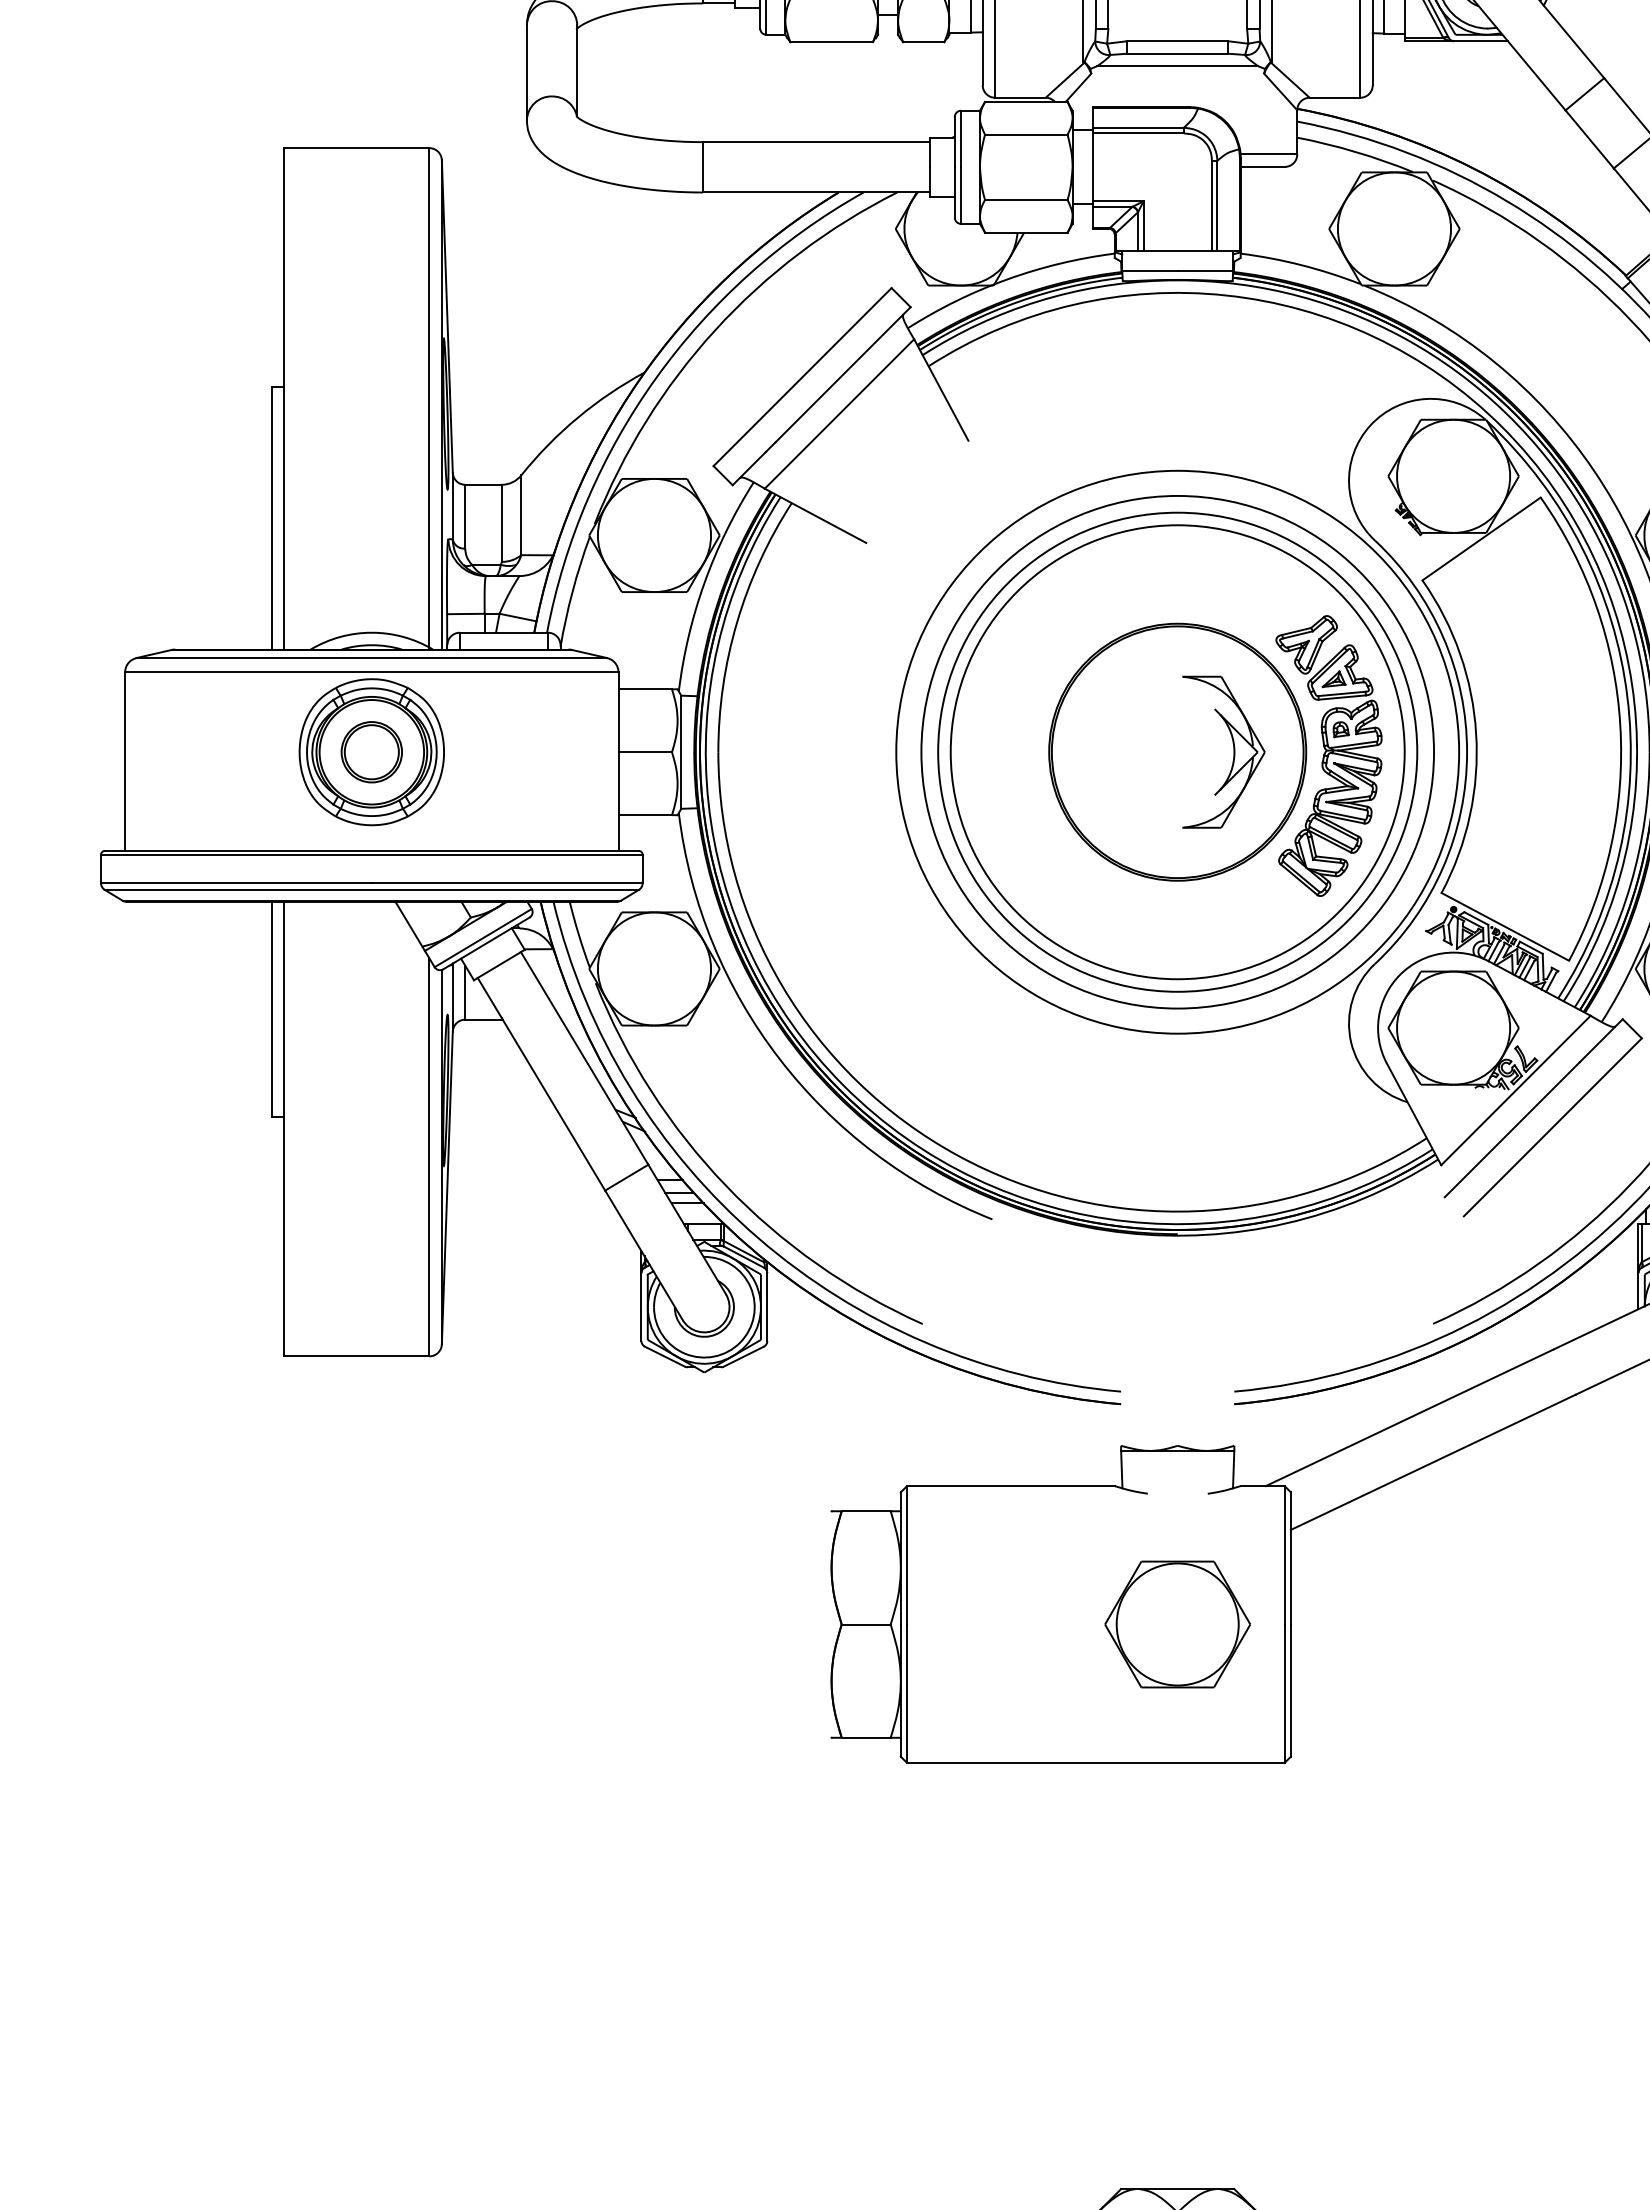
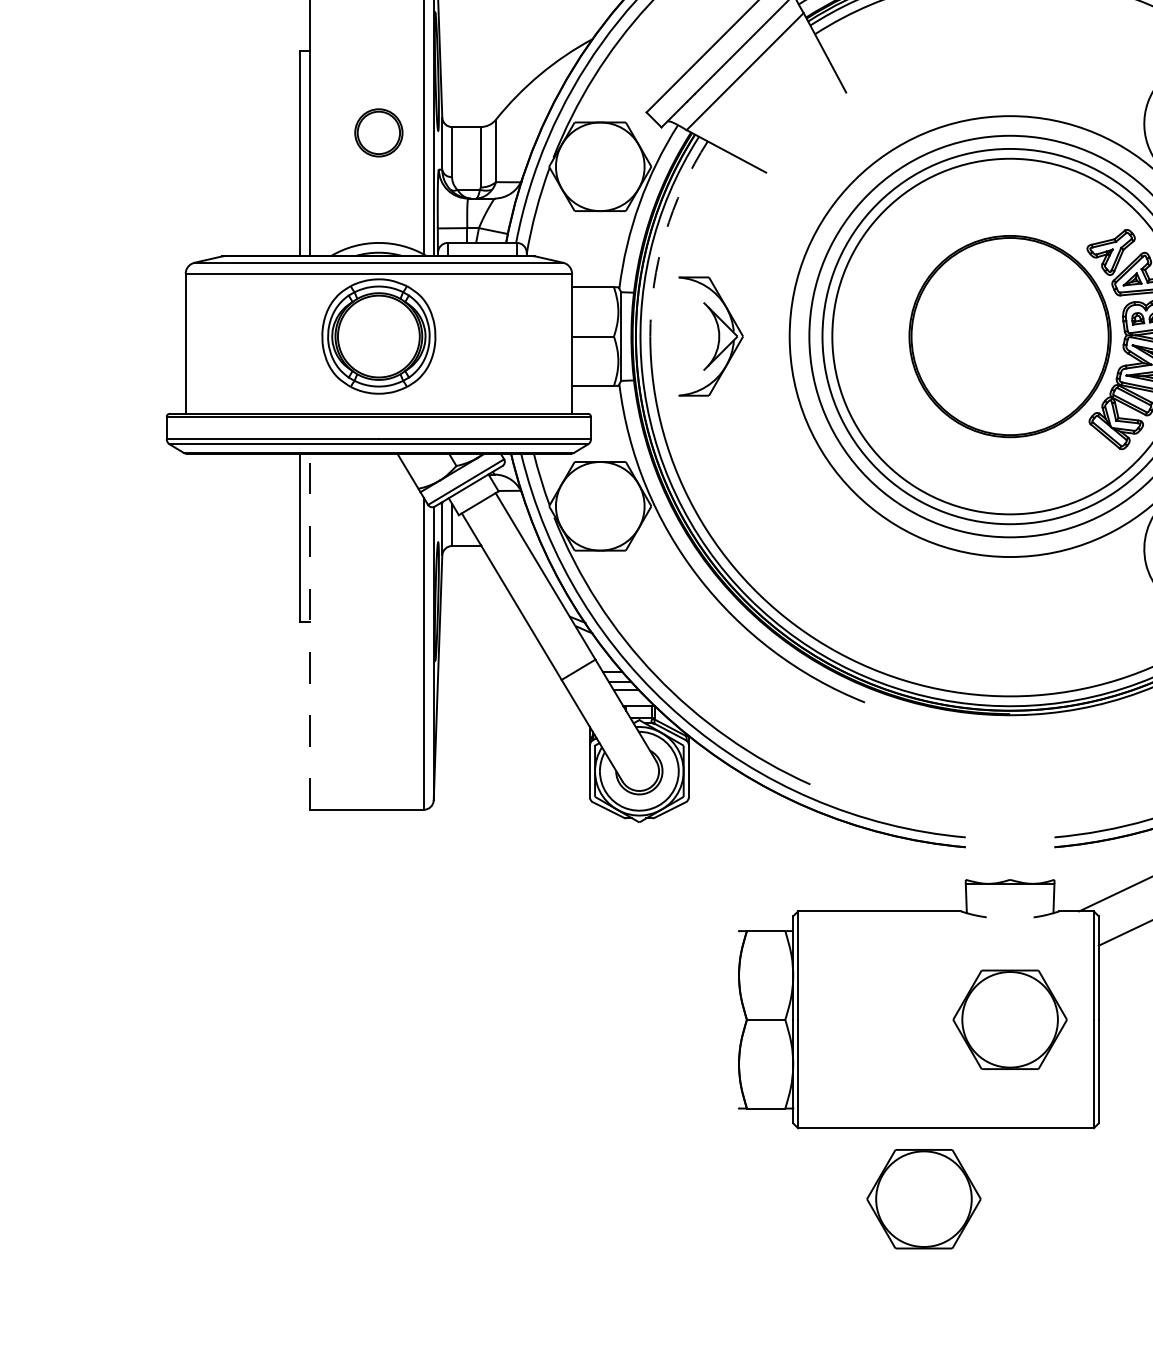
arc: (737, 622) -> (665, 234), solid -> dashed
part: (1233, 751) -> (718, 335), moved
part: (371, 752) -> (378, 133), moved
line: (284, 1128) -> (310, 631), solid -> dashed
part: (1067, 1853) -> (923, 1199), added

